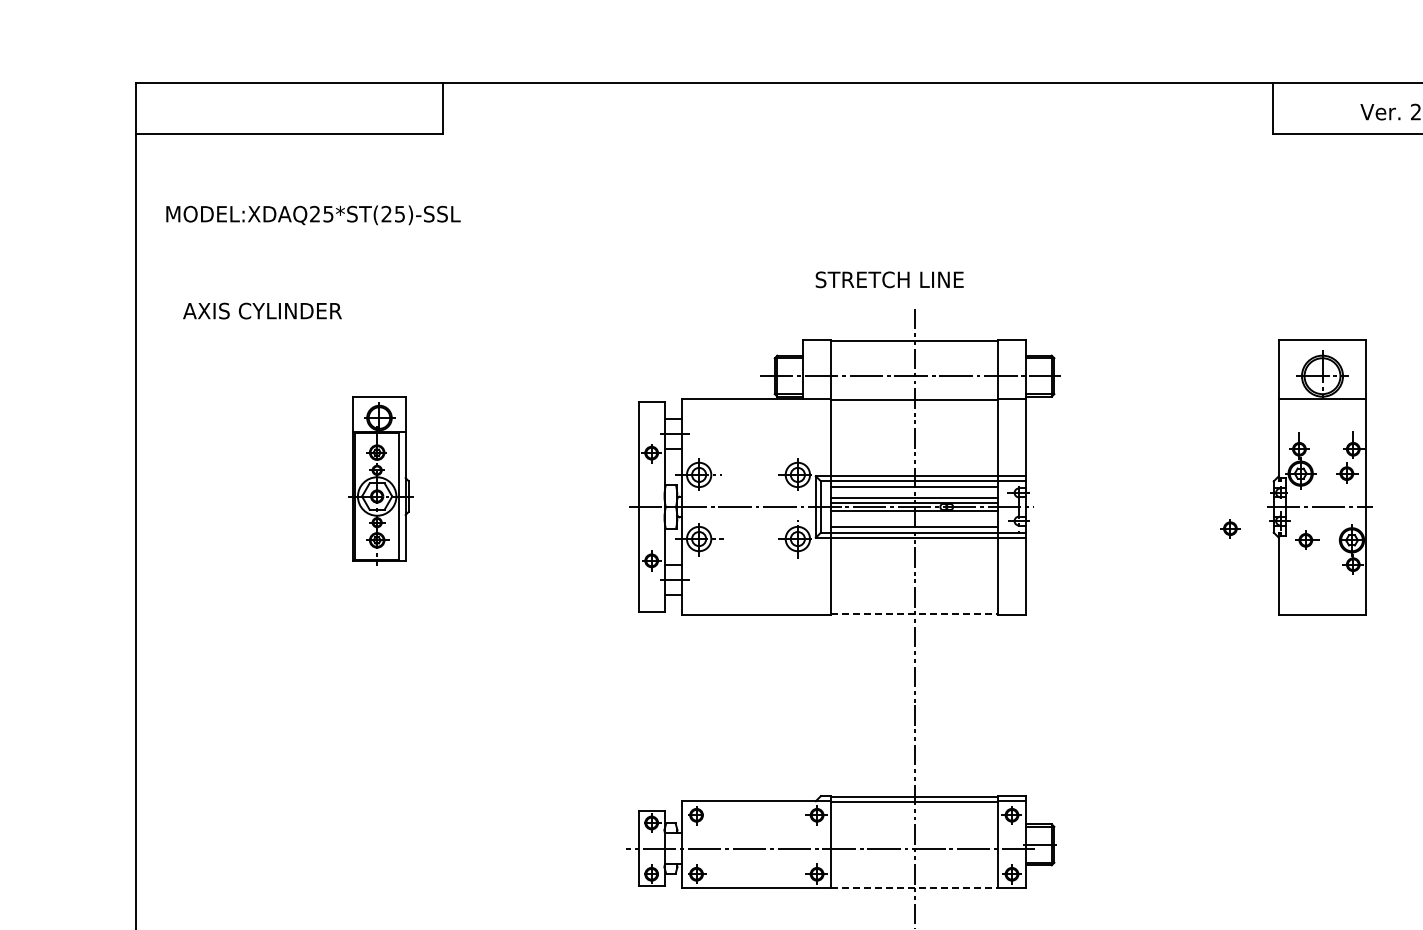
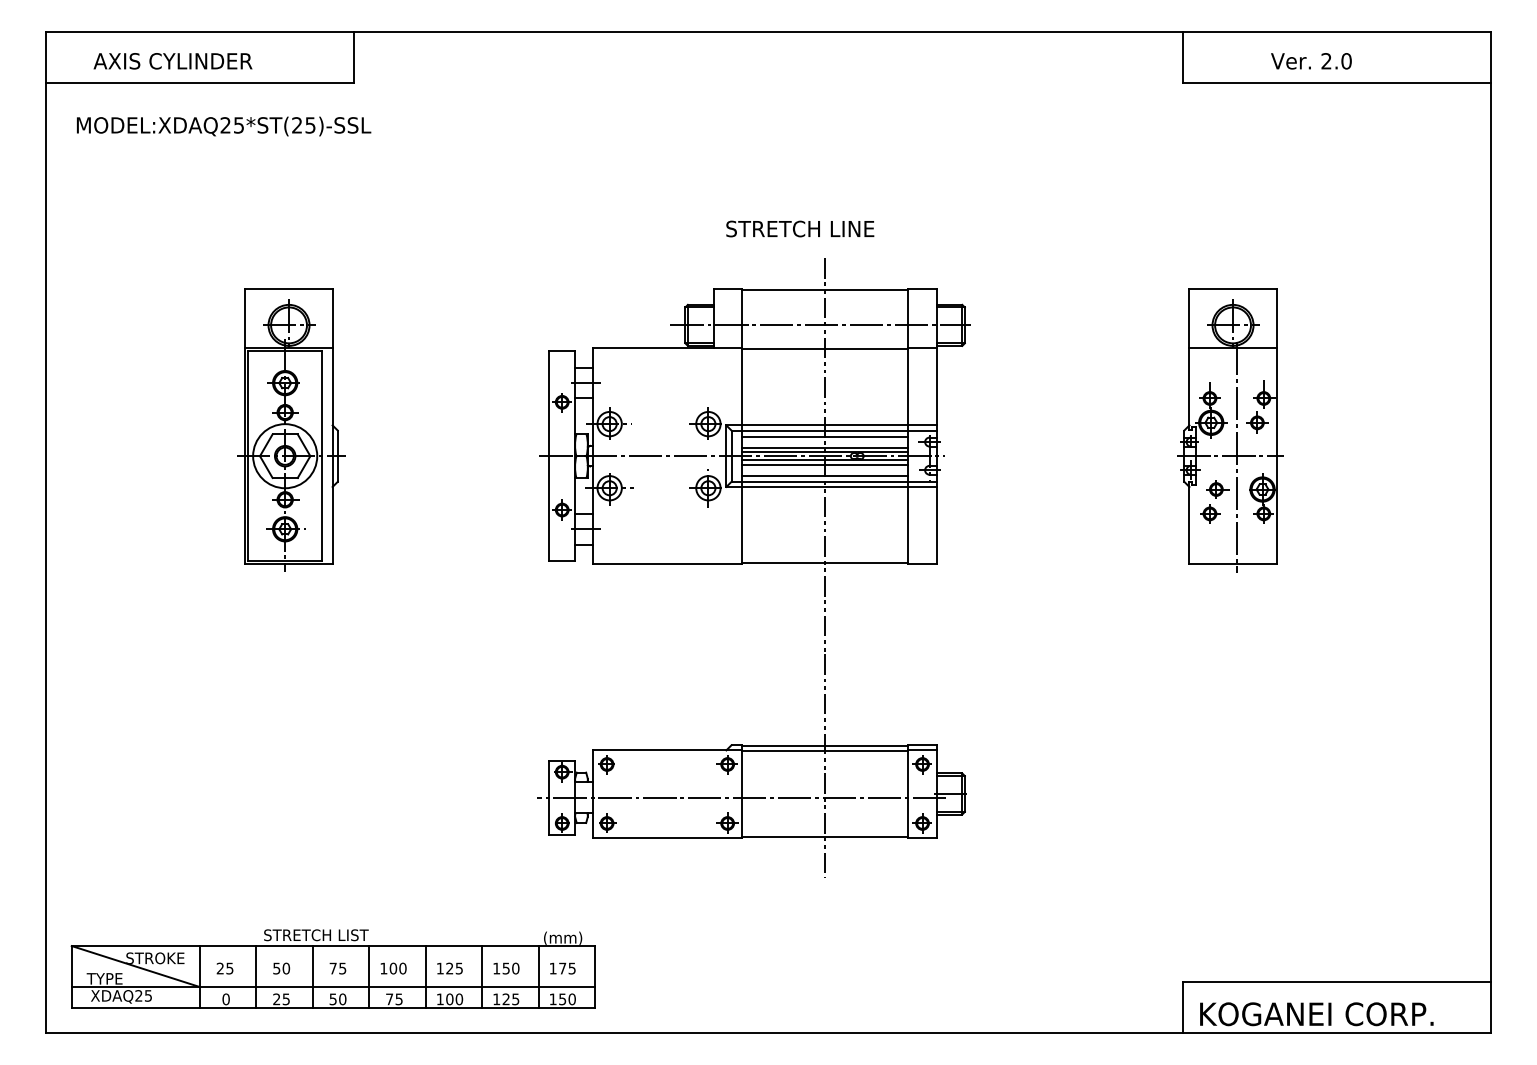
text: (313, 215) -> (224, 126), moved
text: (261, 311) -> (172, 61), moved
part: (380, 480) -> (291, 429), size x1.67
line: (1325, 508) -> (1236, 457), added
line: (913, 515) -> (824, 464), added
part: (1230, 528) -> (1210, 513), moved
line: (914, 614) -> (825, 563), dashed -> solid
line: (914, 888) -> (825, 837), dashed -> solid

